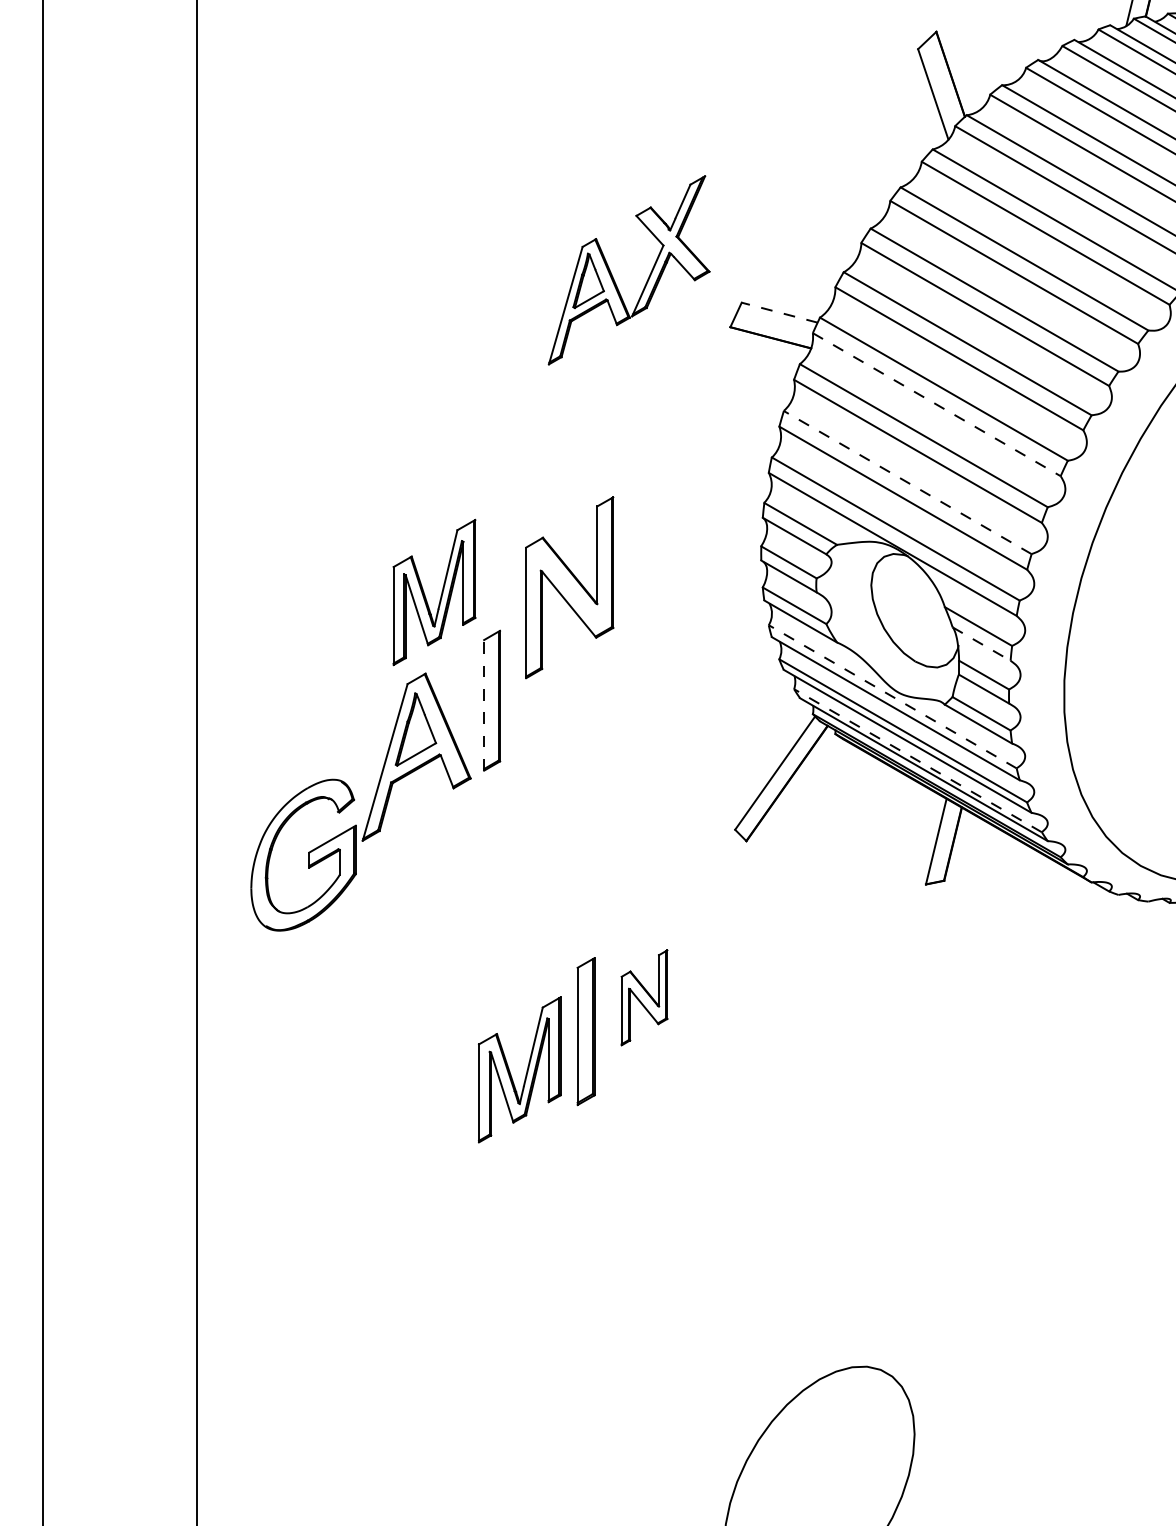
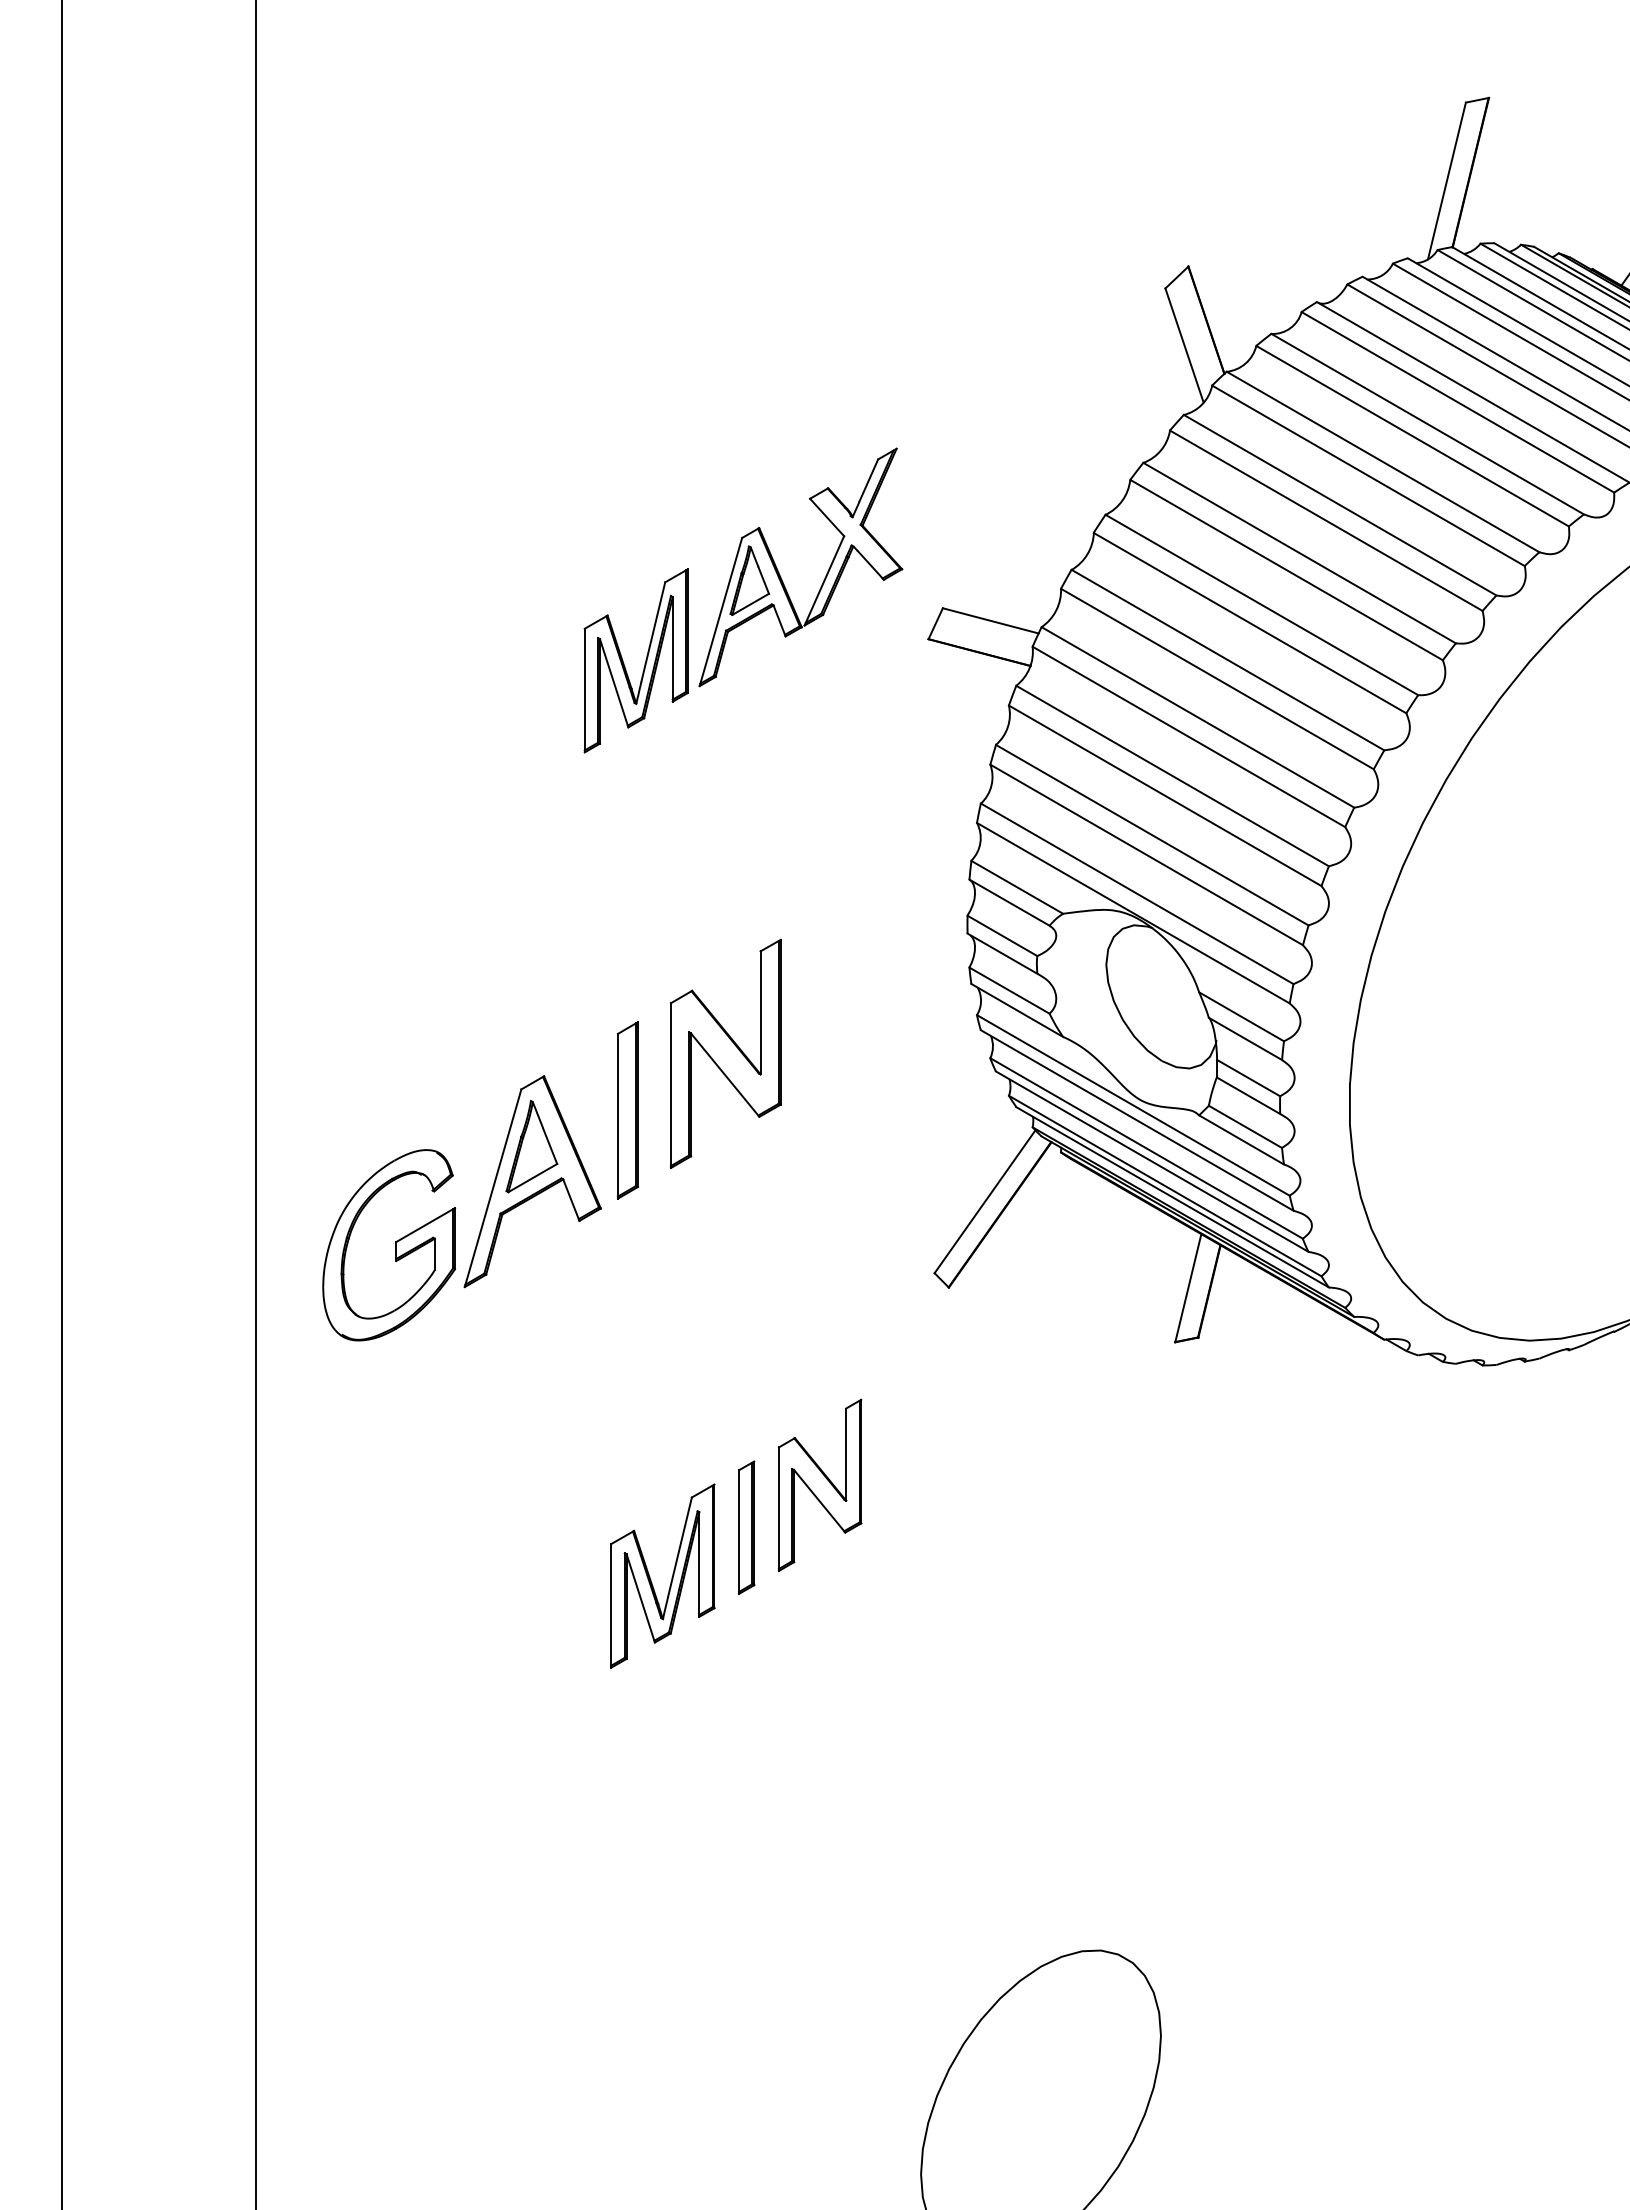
line: (779, 312) -> (990, 620), dashed -> solid
line: (937, 405) -> (1189, 737), dashed -> solid
line: (907, 482) -> (1151, 834), dashed -> solid
part: (569, 587) -> (725, 1053), moved
part: (441, 594) -> (644, 663), moved
line: (981, 644) -> (1245, 1039), dashed -> solid
line: (892, 696) -> (1132, 1105), dashed -> solid
line: (483, 704) -> (617, 1115), dashed -> solid
line: (917, 760) -> (1164, 1185), dashed -> solid
part: (303, 855) -> (389, 1245), moved
part: (644, 997) -> (820, 1484), size x1.43
part: (586, 1031) -> (746, 1527), size x0.71

